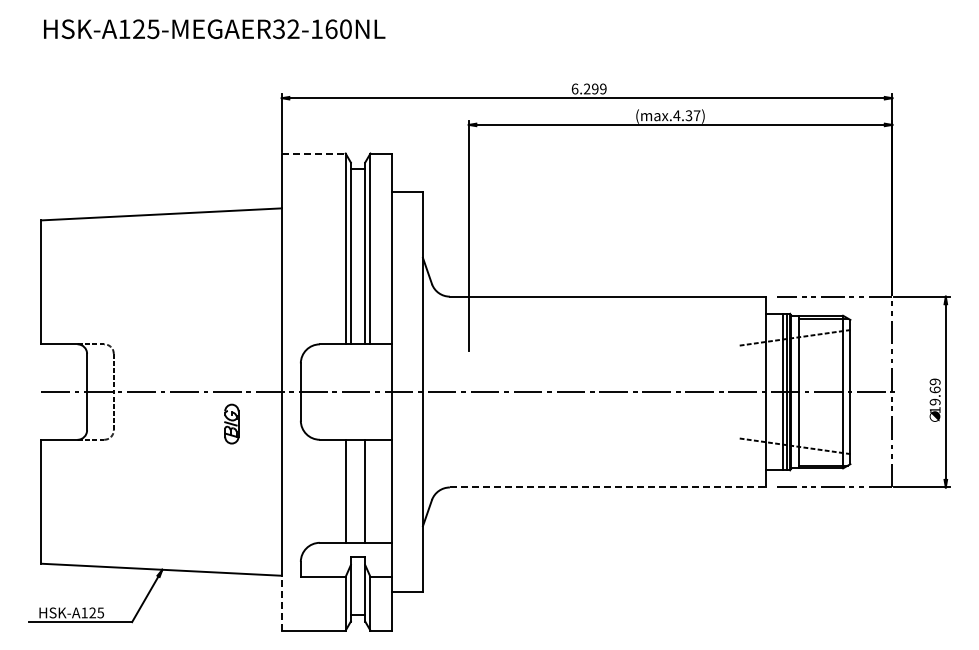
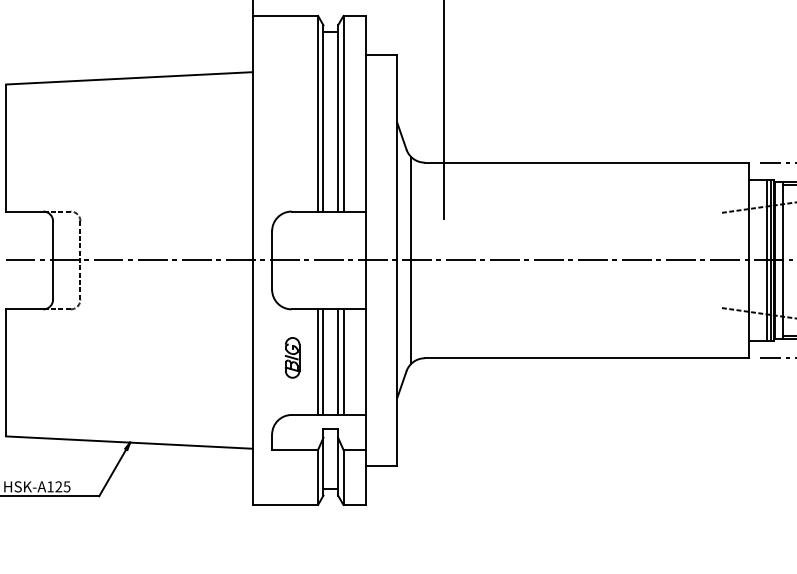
line: (313, 153) -> (285, 15), dashed -> solid
line: (436, 391) -> (411, 259), added
part: (231, 423) -> (292, 357), moved
line: (608, 487) -> (587, 358), dashed -> solid
line: (350, 490) -> (323, 361), added
line: (370, 490) -> (343, 361), added
line: (281, 602) -> (252, 476), dashed -> solid

